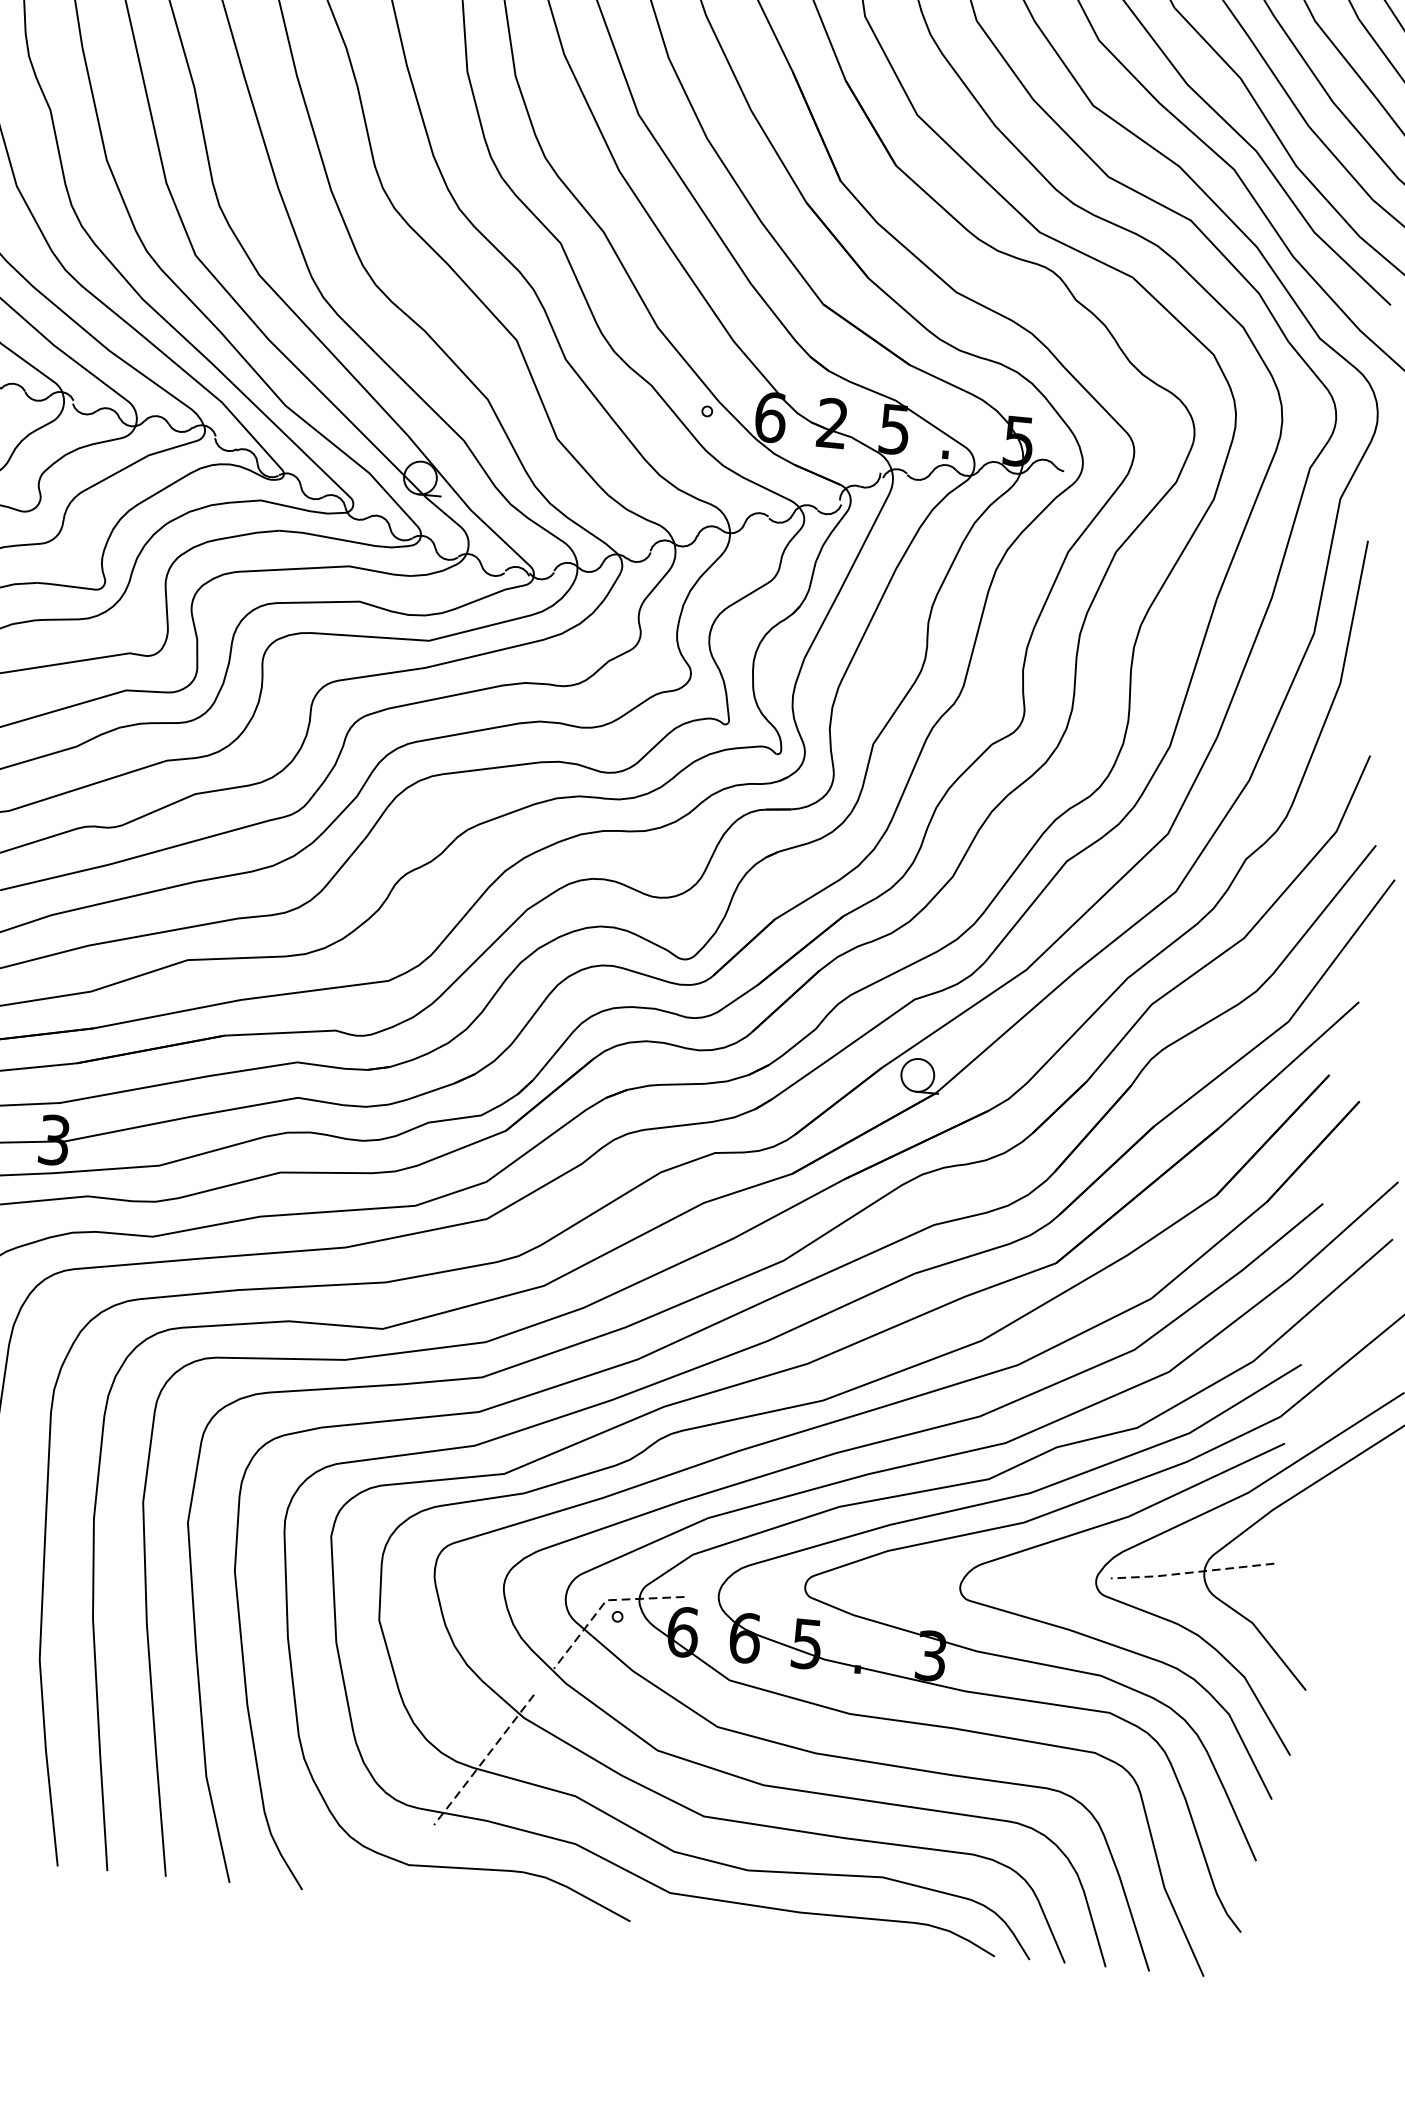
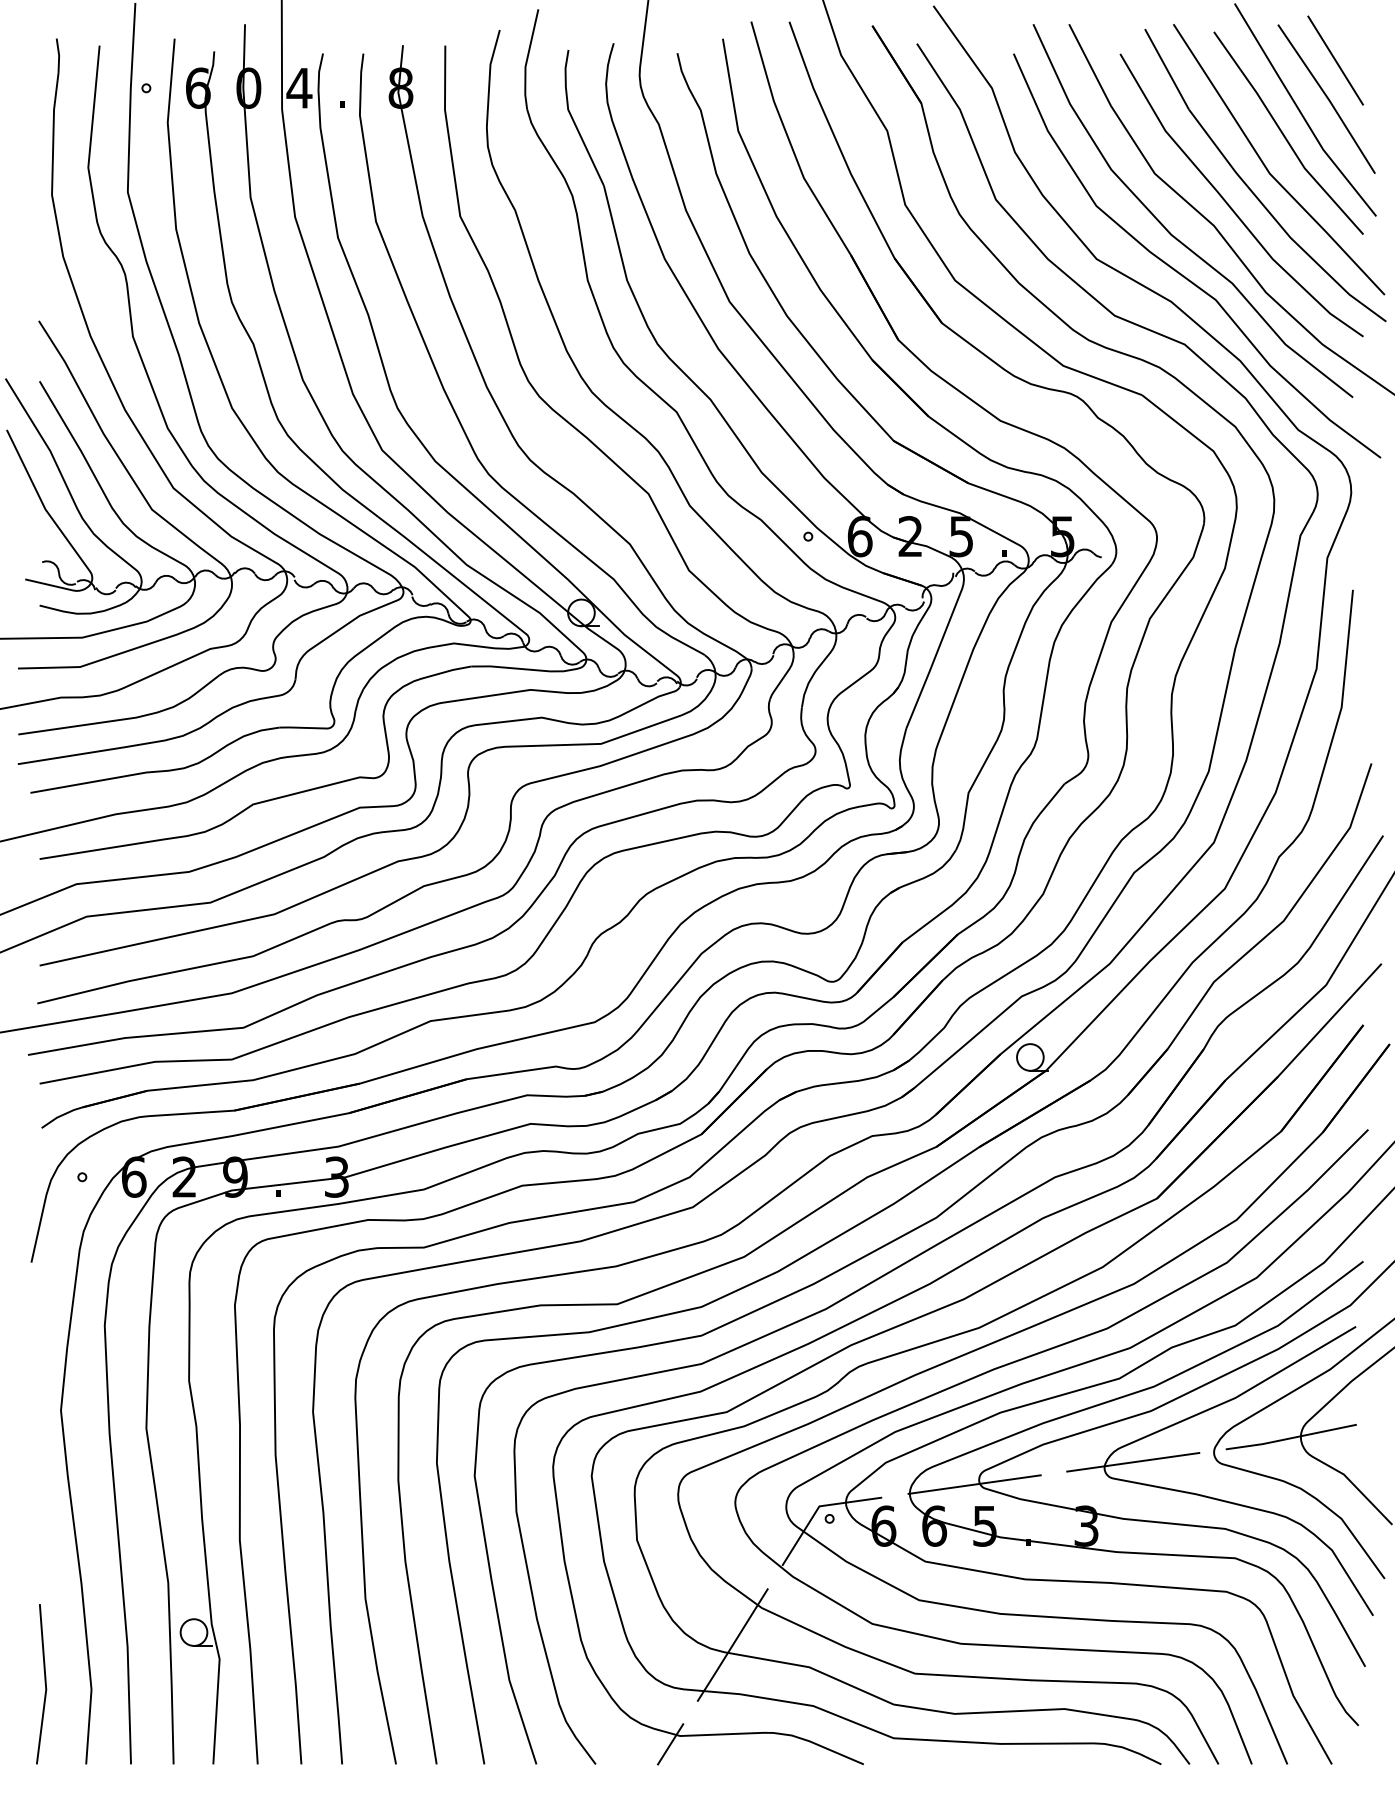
line: (1191, 1572) -> (1290, 1438), dashed -> solid
line: (996, 1583) -> (1133, 1462), added
line: (799, 1591) -> (974, 1484), added
line: (603, 1602) -> (817, 1508), dashed -> solid
line: (483, 1760) -> (732, 1645), dashed -> solid
line: (396, 1874) -> (670, 1744), added

